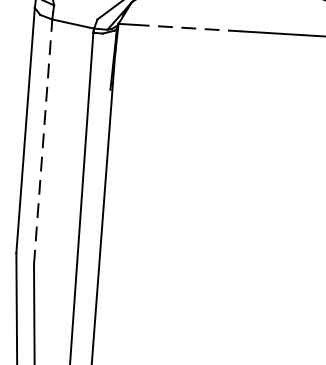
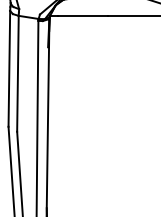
line: (189, 29) -> (83, 16), dashed -> solid
line: (42, 141) -> (17, 73), dashed -> solid

